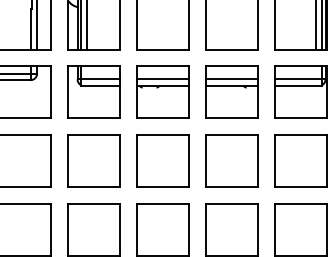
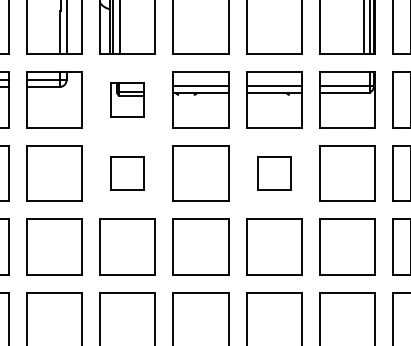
part: (94, 91) -> (127, 99), size x0.6
part: (94, 161) -> (127, 173), size x0.6
part: (232, 161) -> (274, 173), size x0.6

